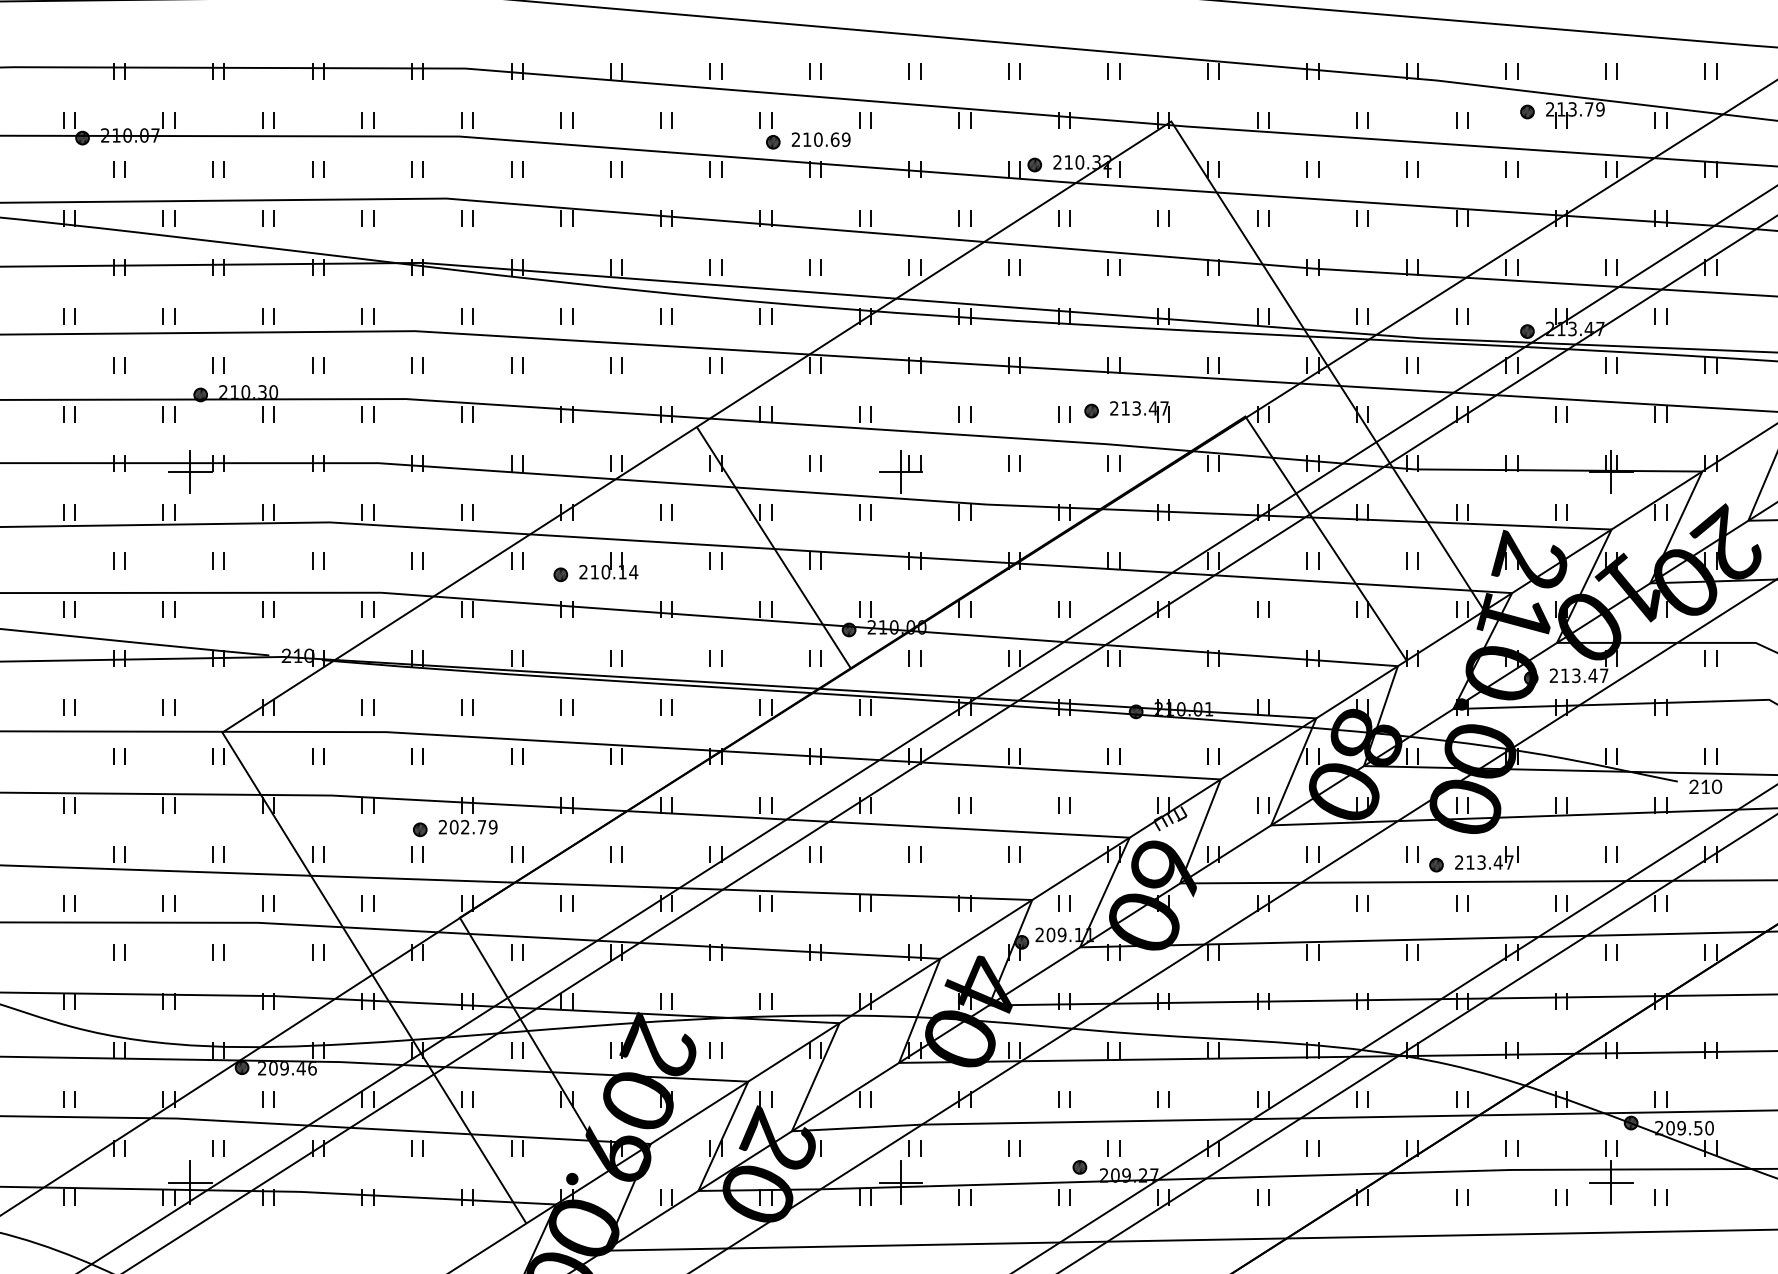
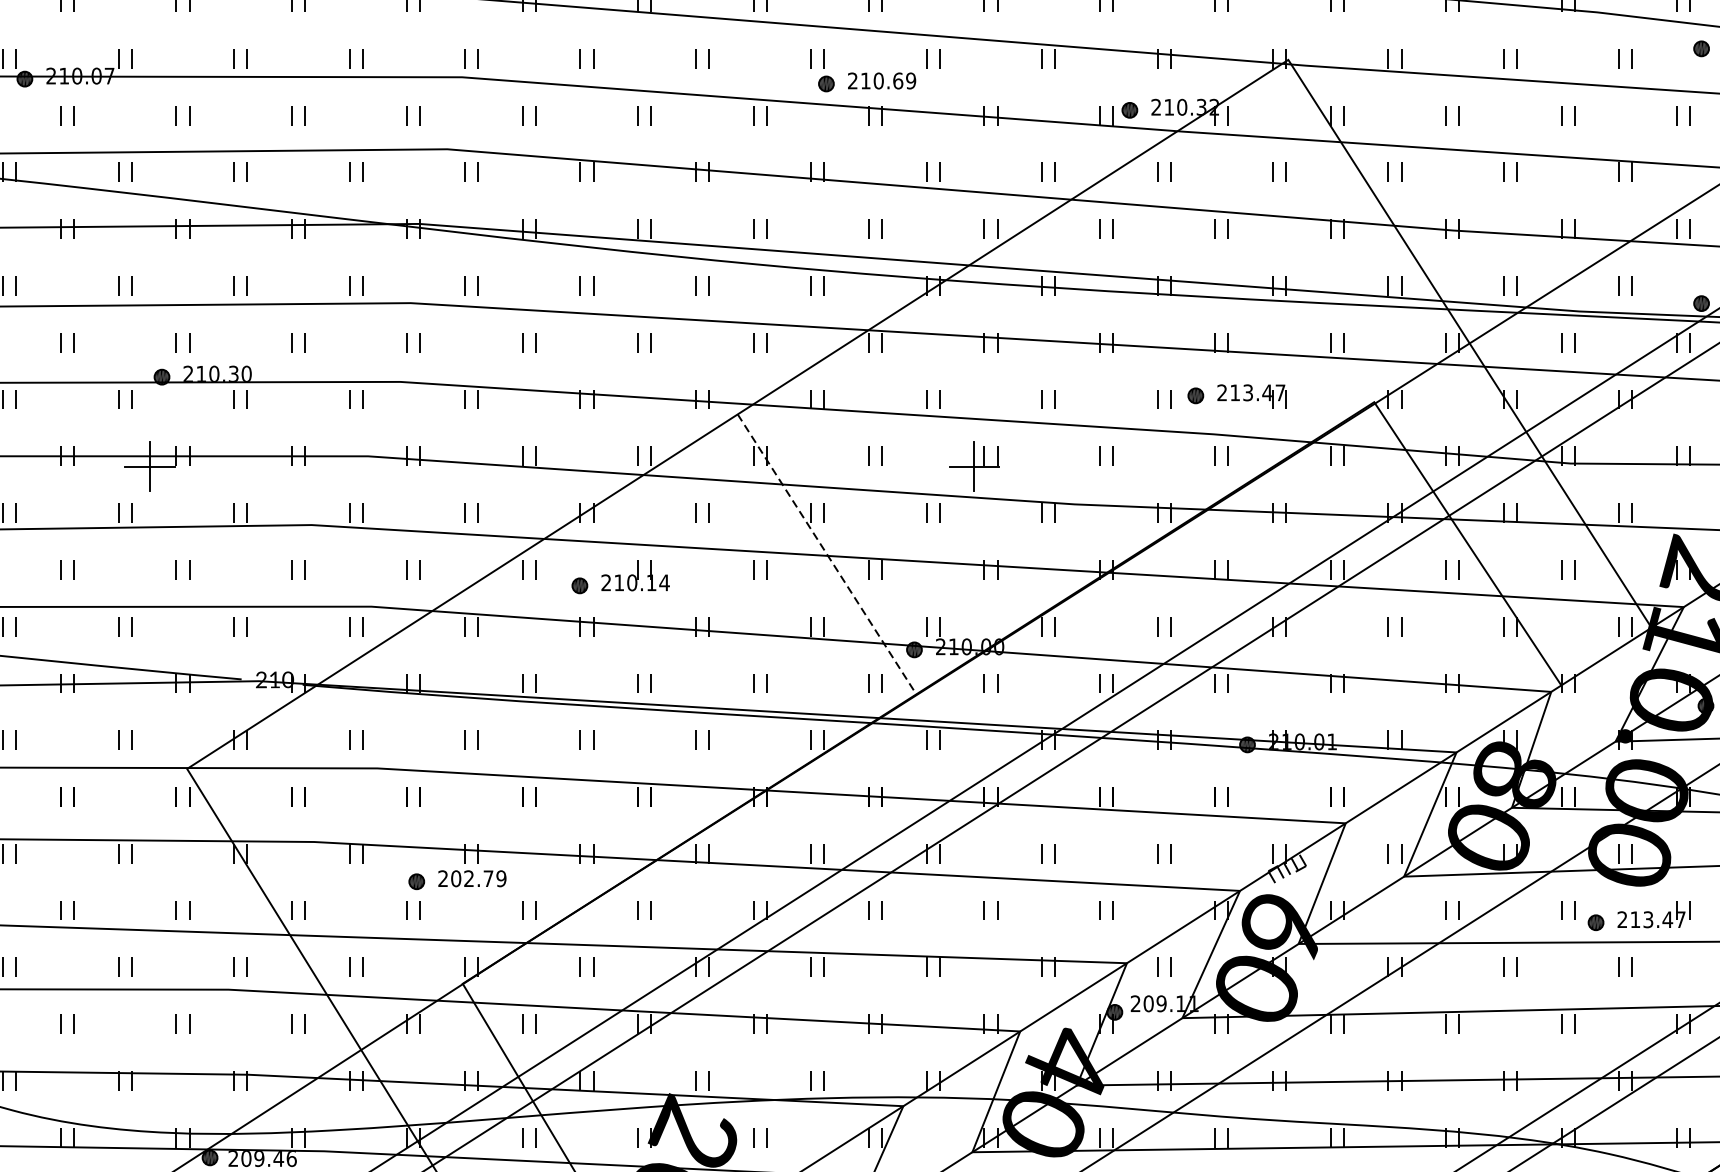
line: (774, 548) -> (827, 555), solid -> dashed

